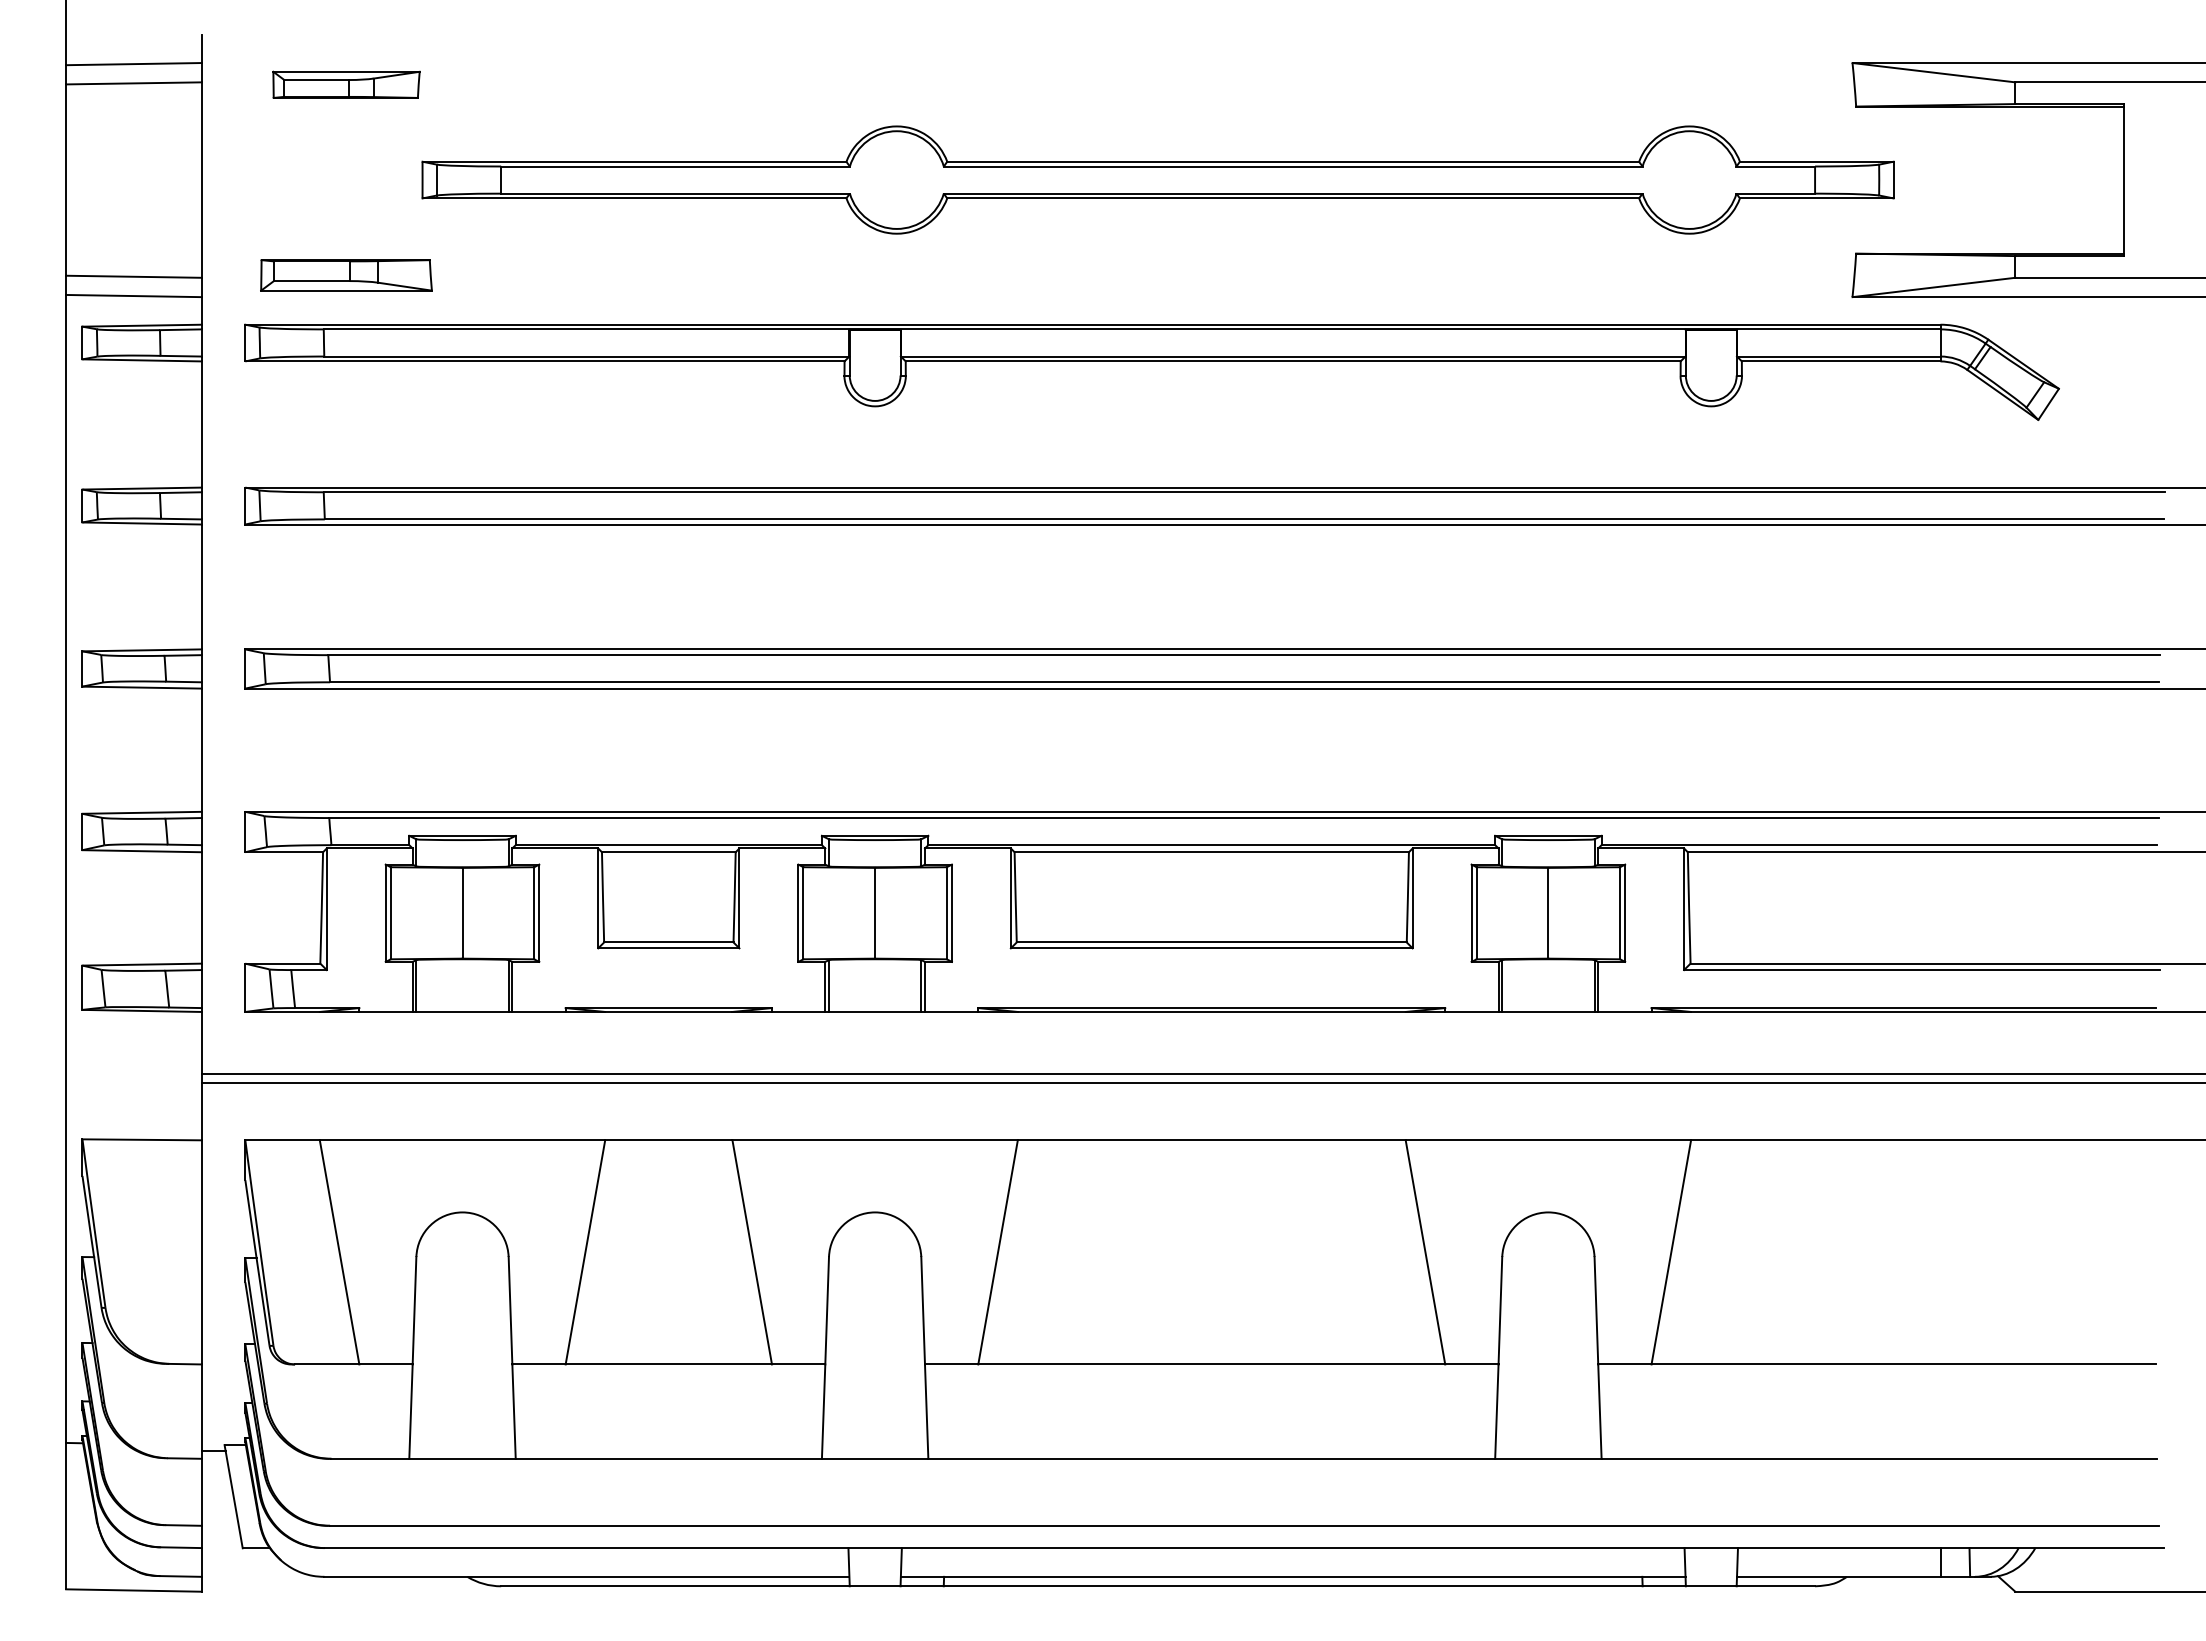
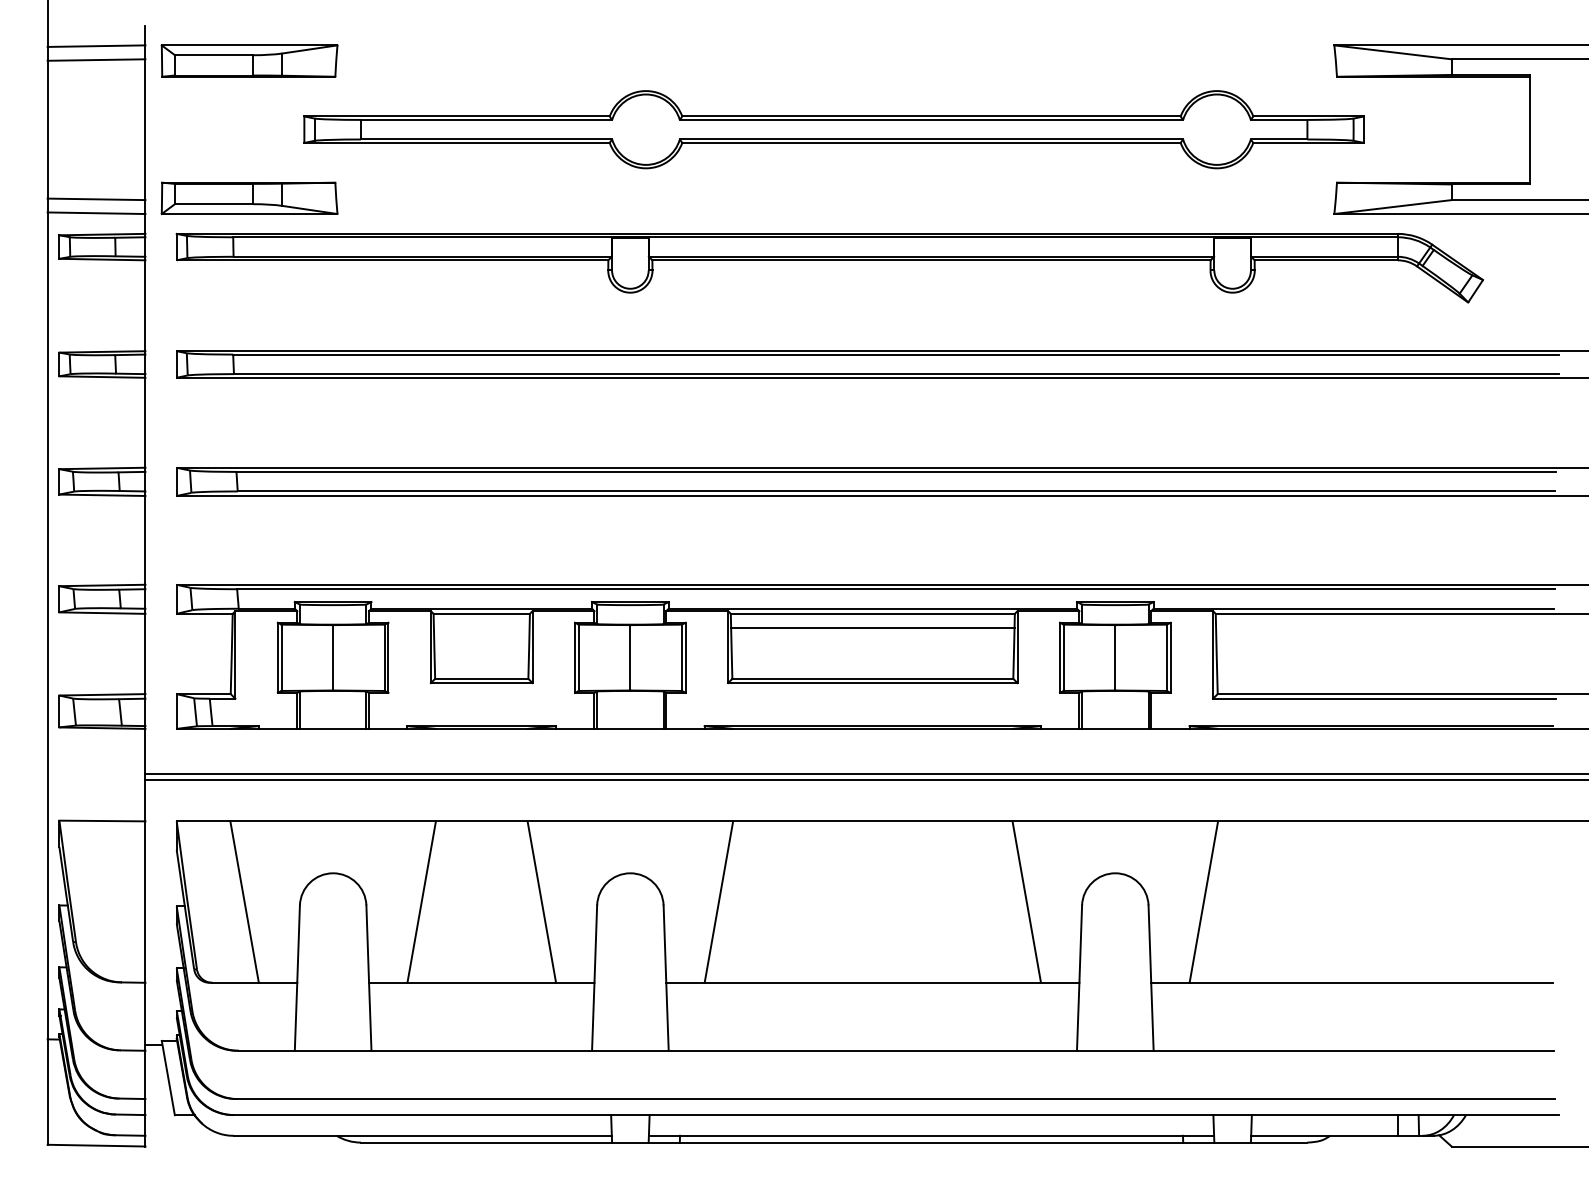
part: (346, 84) -> (249, 60), size x1.67
part: (346, 275) -> (249, 198), size x1.43
line: (1211, 871) -> (872, 627), added

